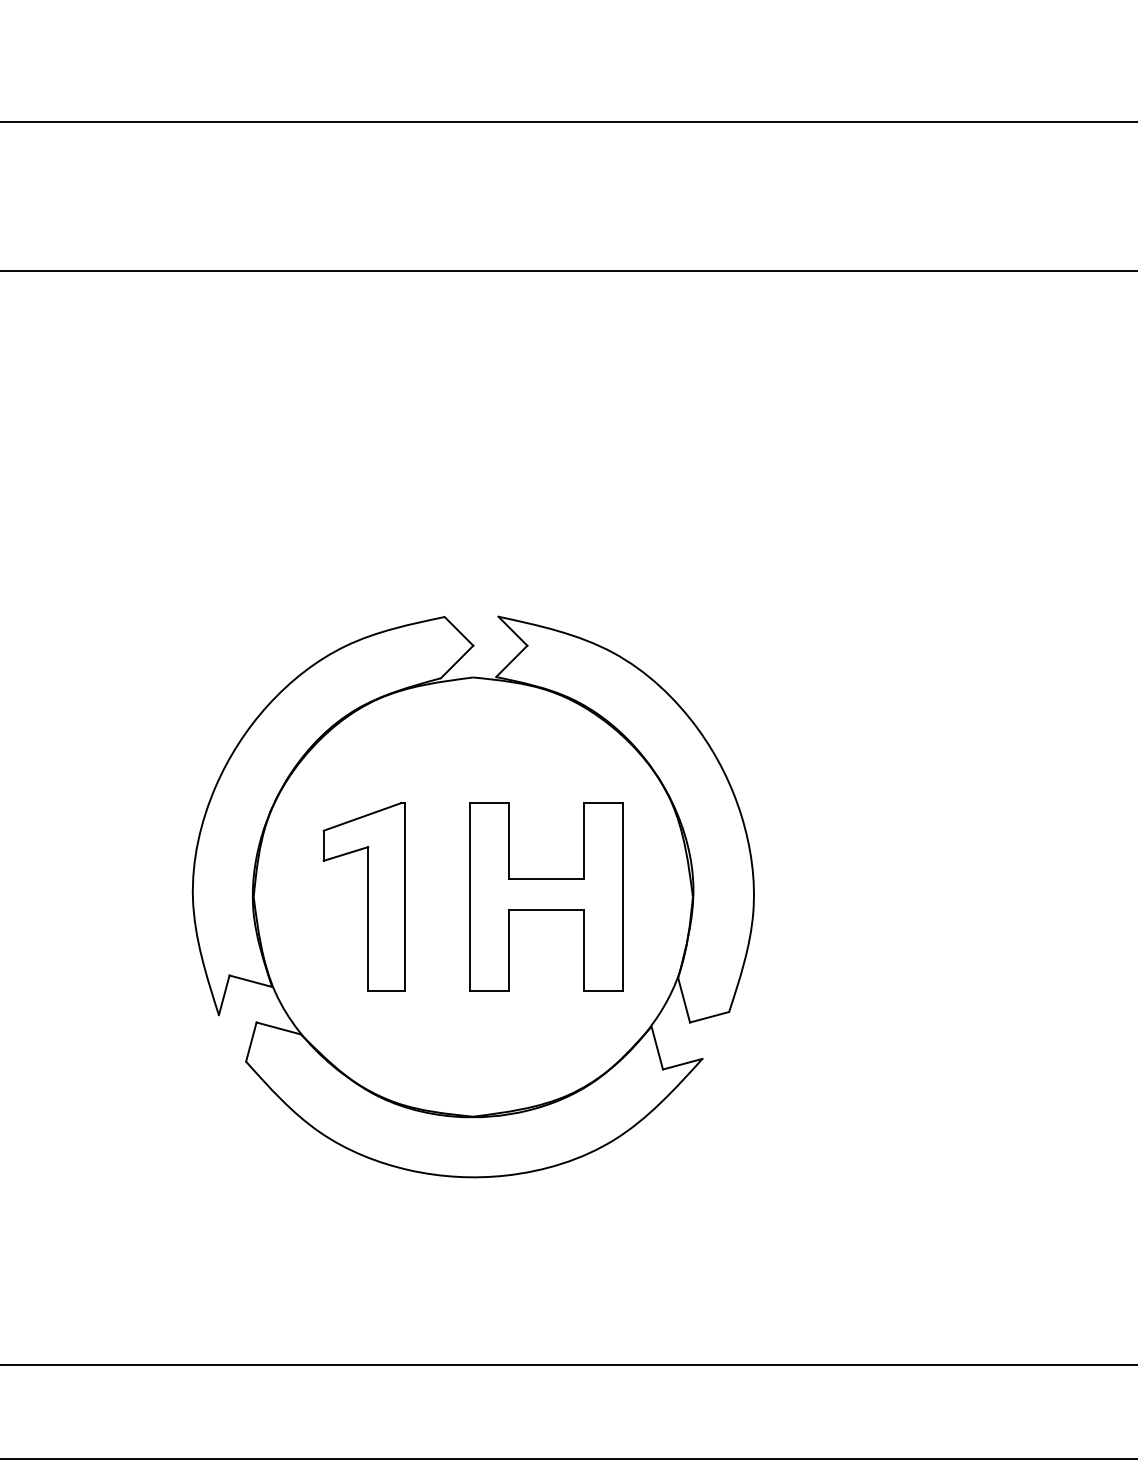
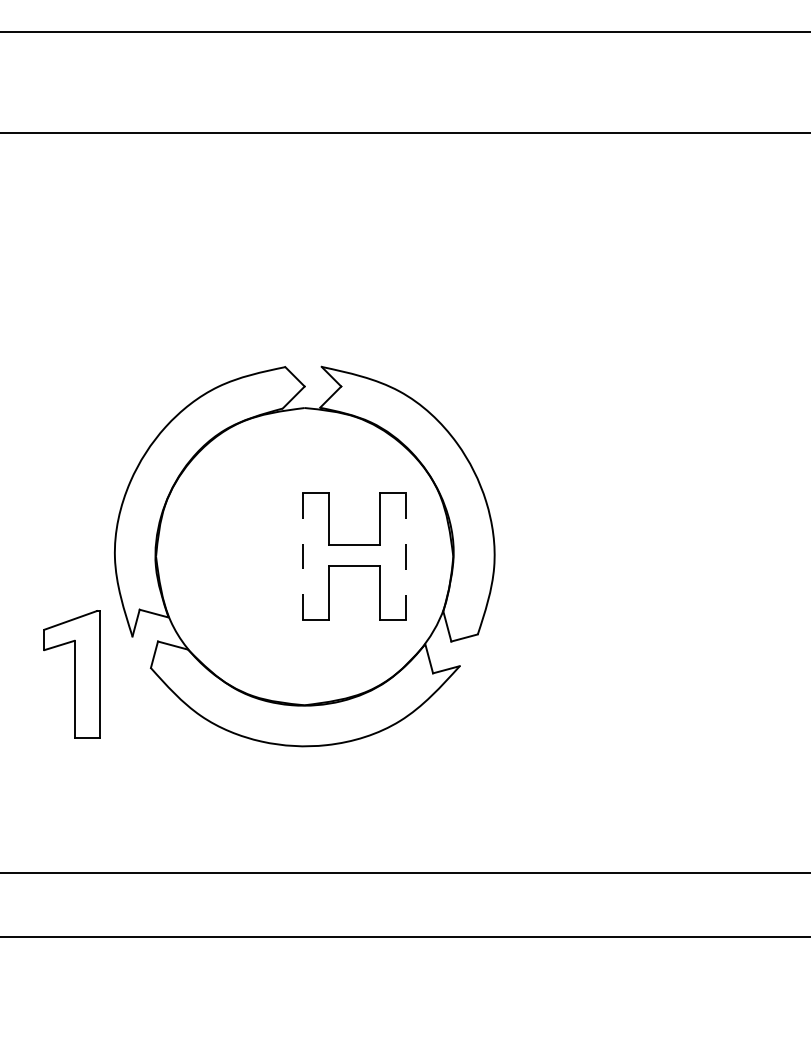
part: (363, 896) -> (71, 674), moved
line: (622, 896) -> (405, 556), solid -> dashed
line: (470, 898) -> (302, 557), solid -> dashed

